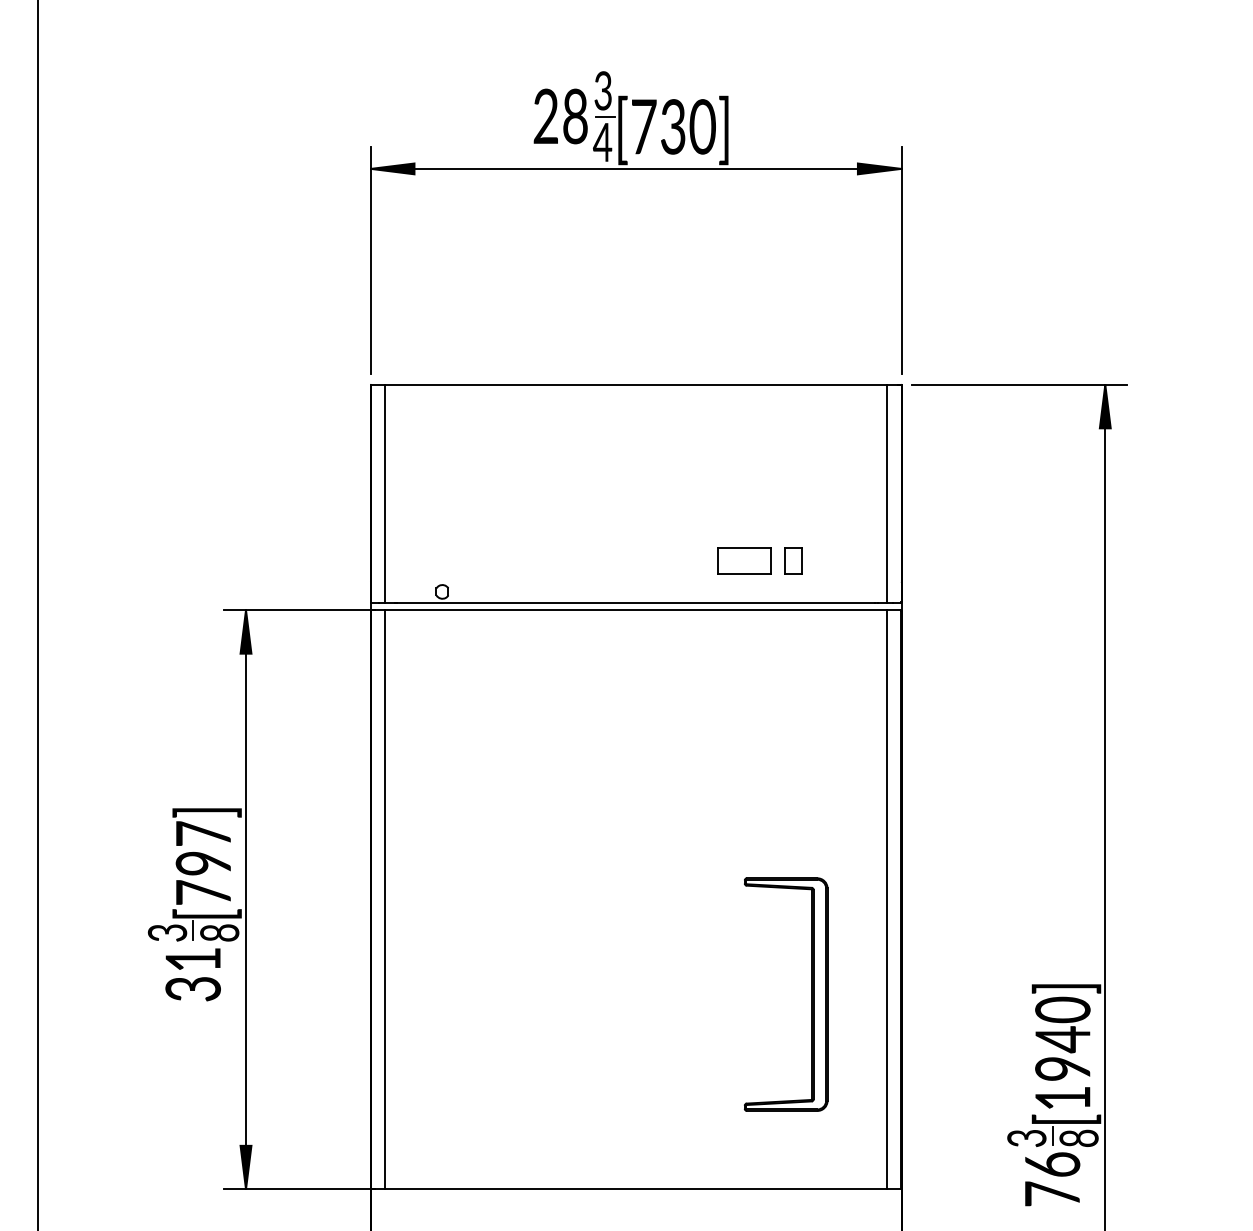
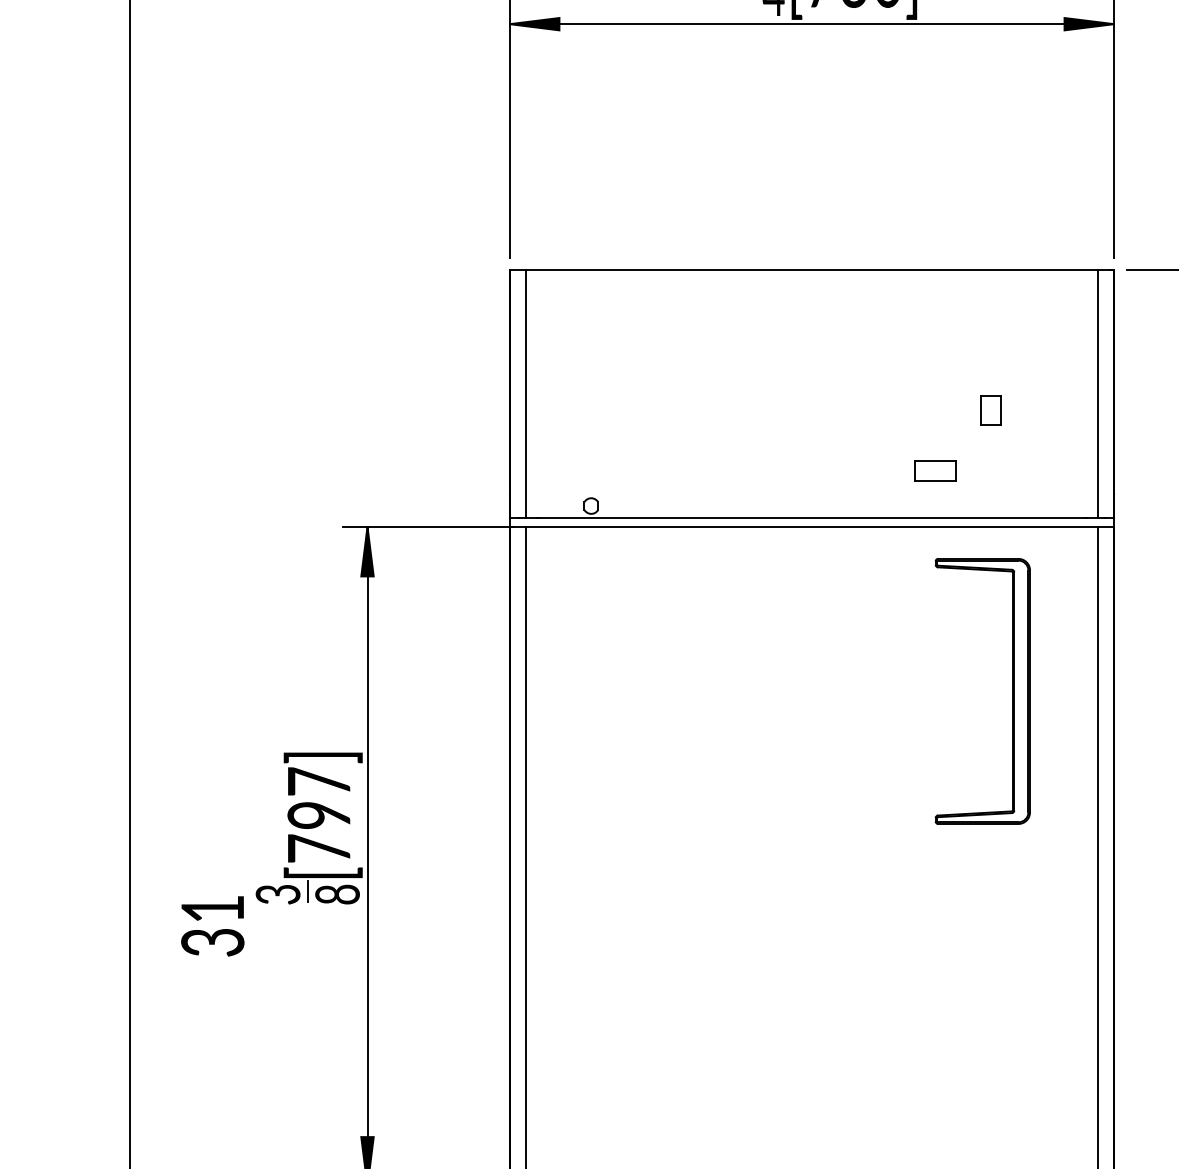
part: (744, 560) -> (935, 470), size x0.7
part: (793, 560) -> (991, 409), moved
text: (192, 974) -> (211, 925), moved
part: (811, 994) -> (1011, 691), moved

